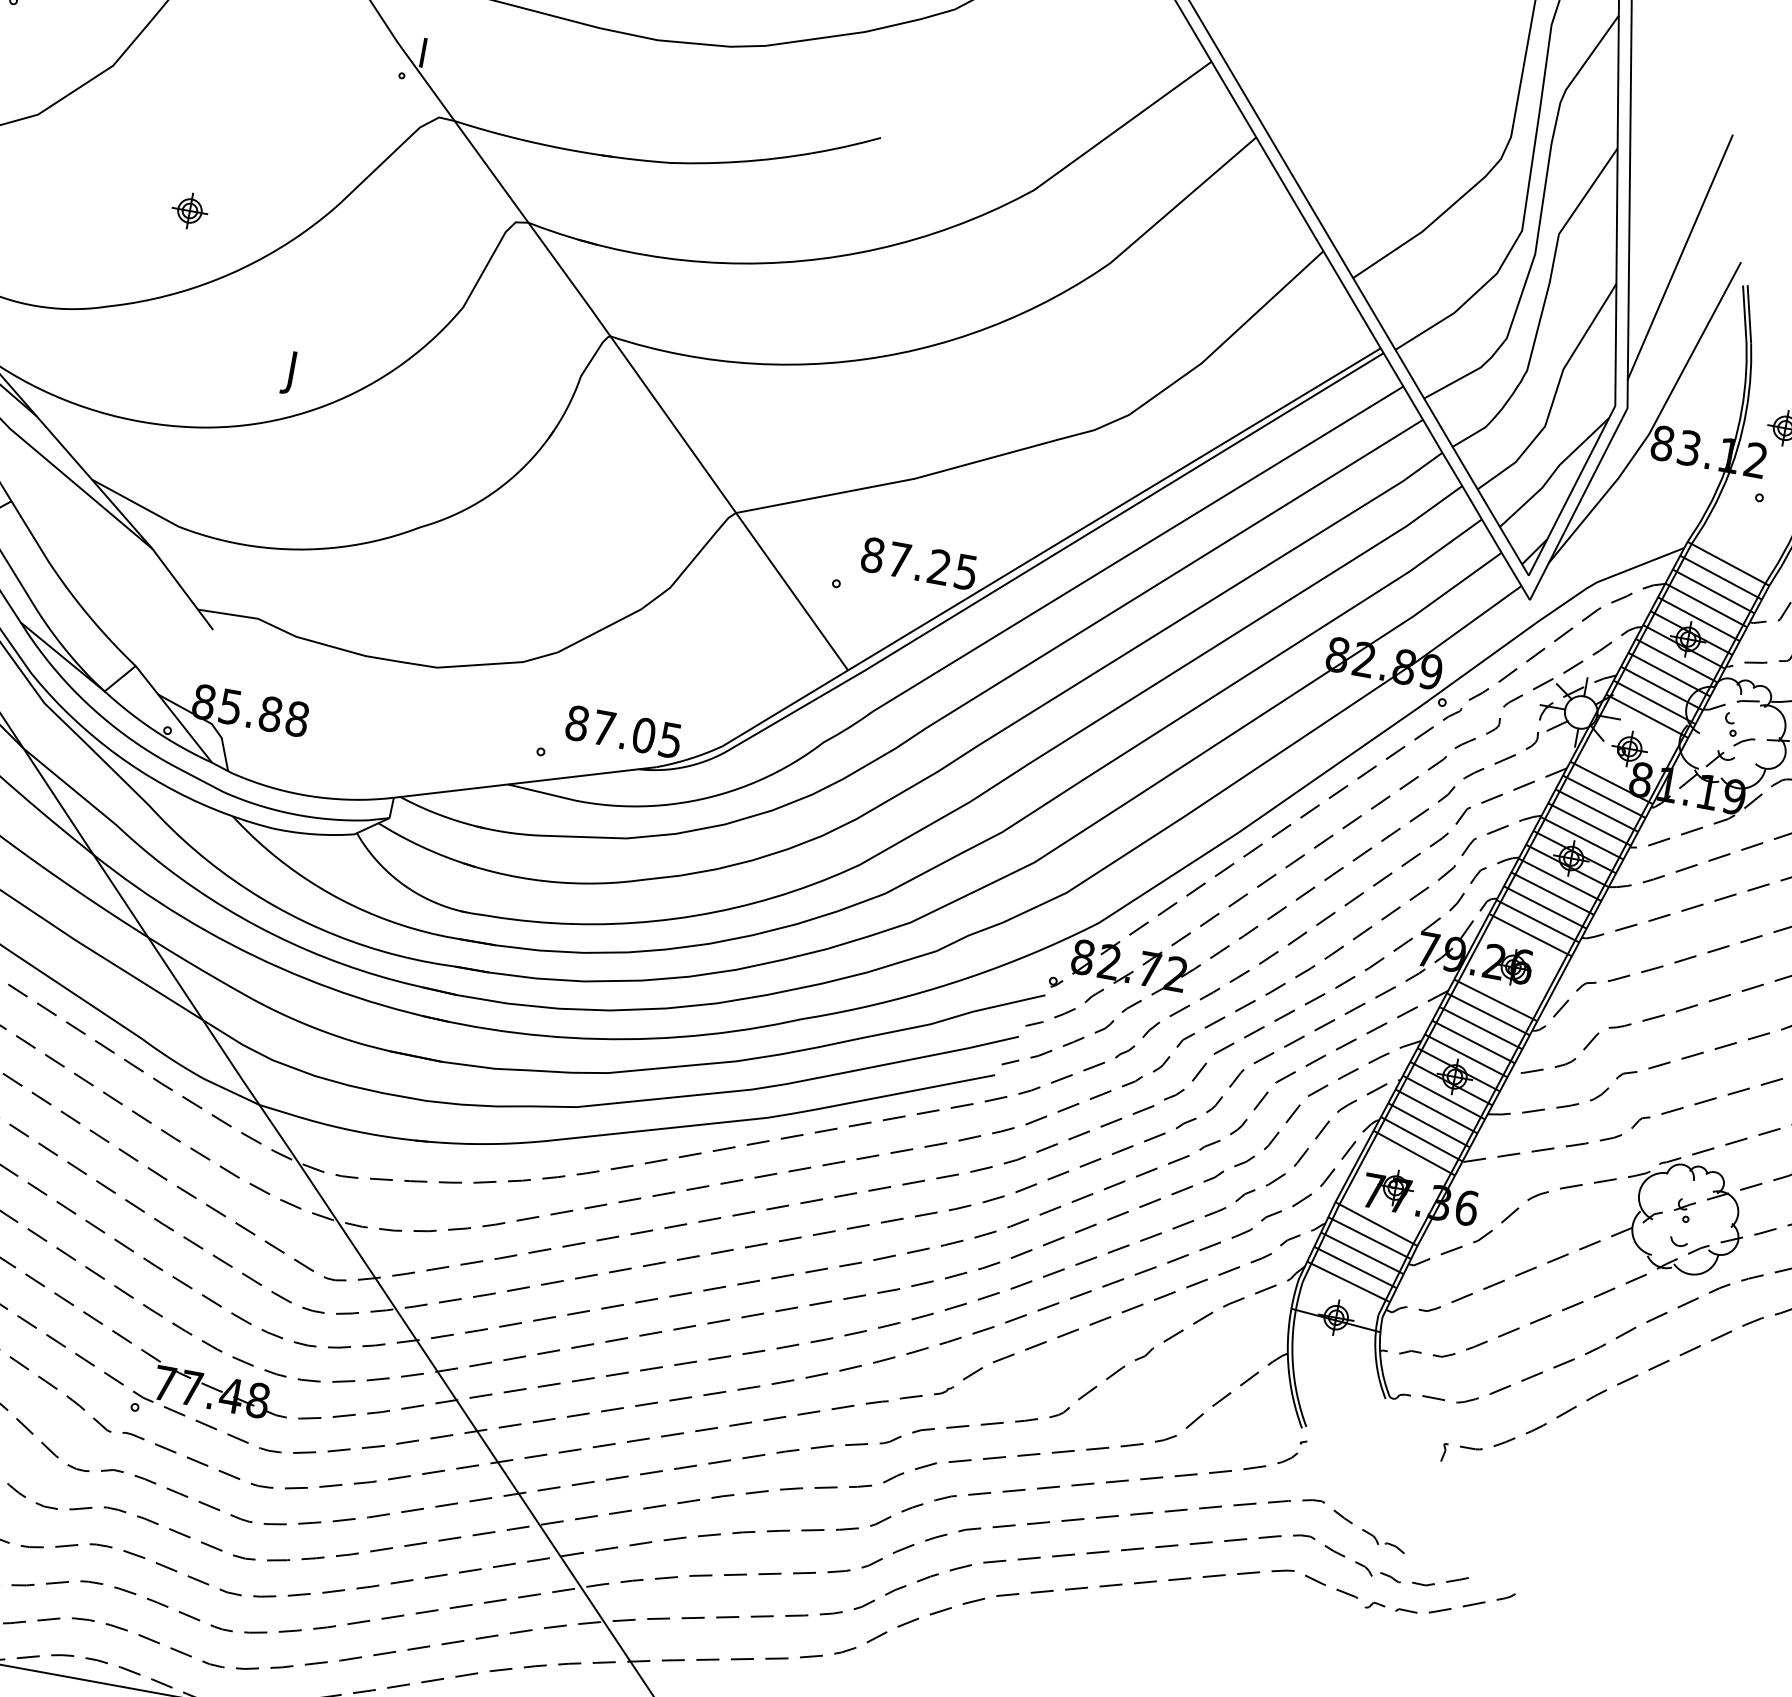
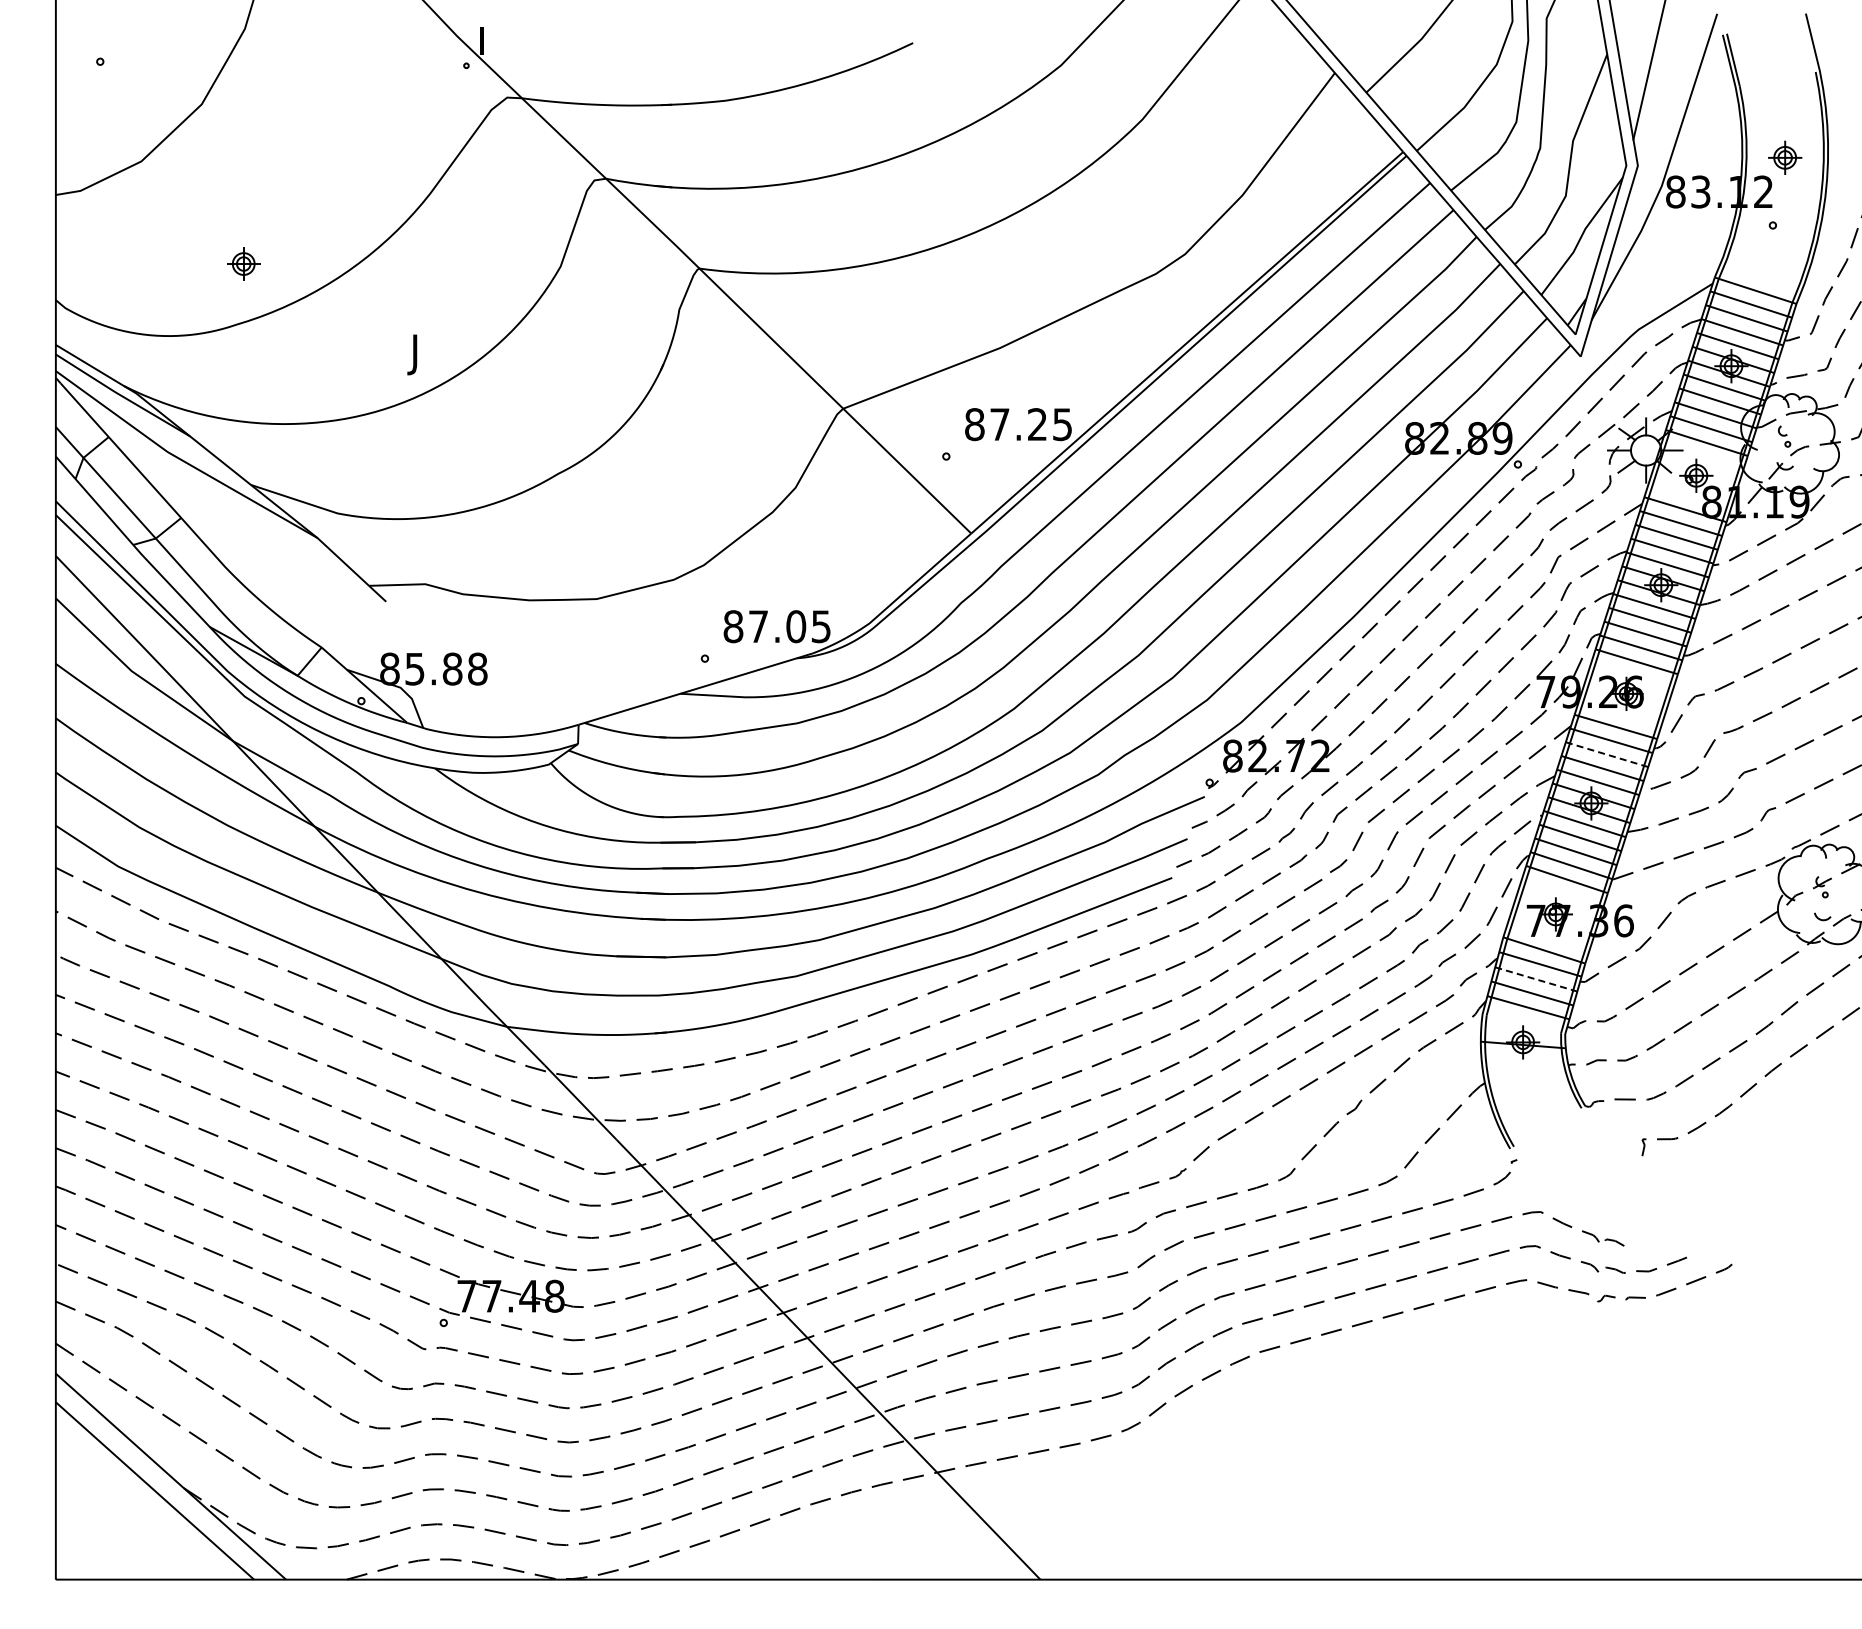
part: (189, 210) -> (243, 263), moved
line: (1481, 1028) -> (1607, 754), solid -> dashed
line: (1362, 1253) -> (1536, 979), solid -> dashed

